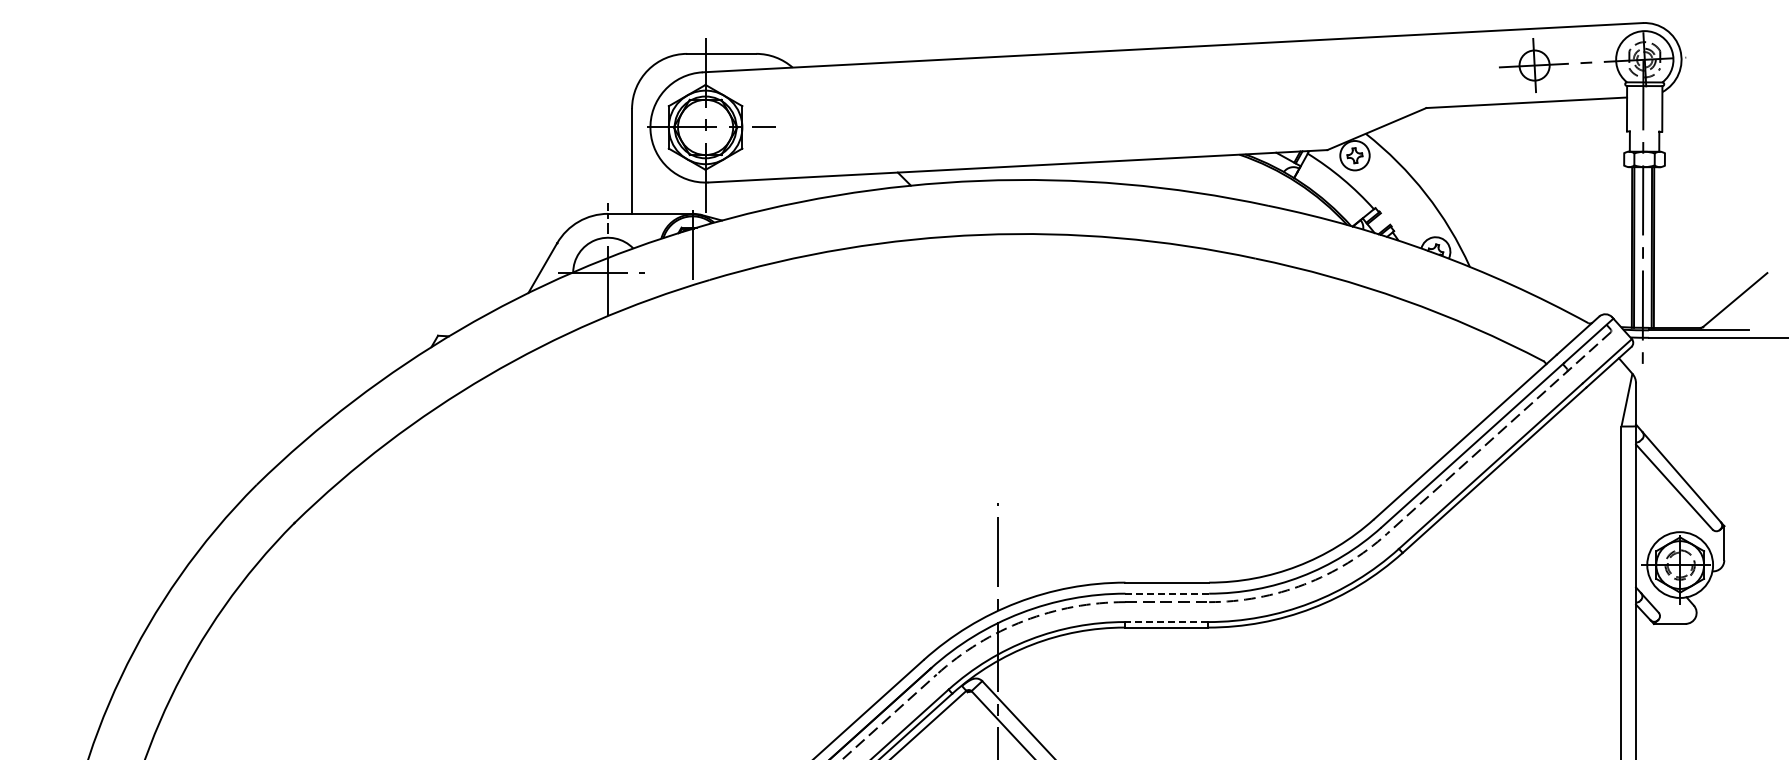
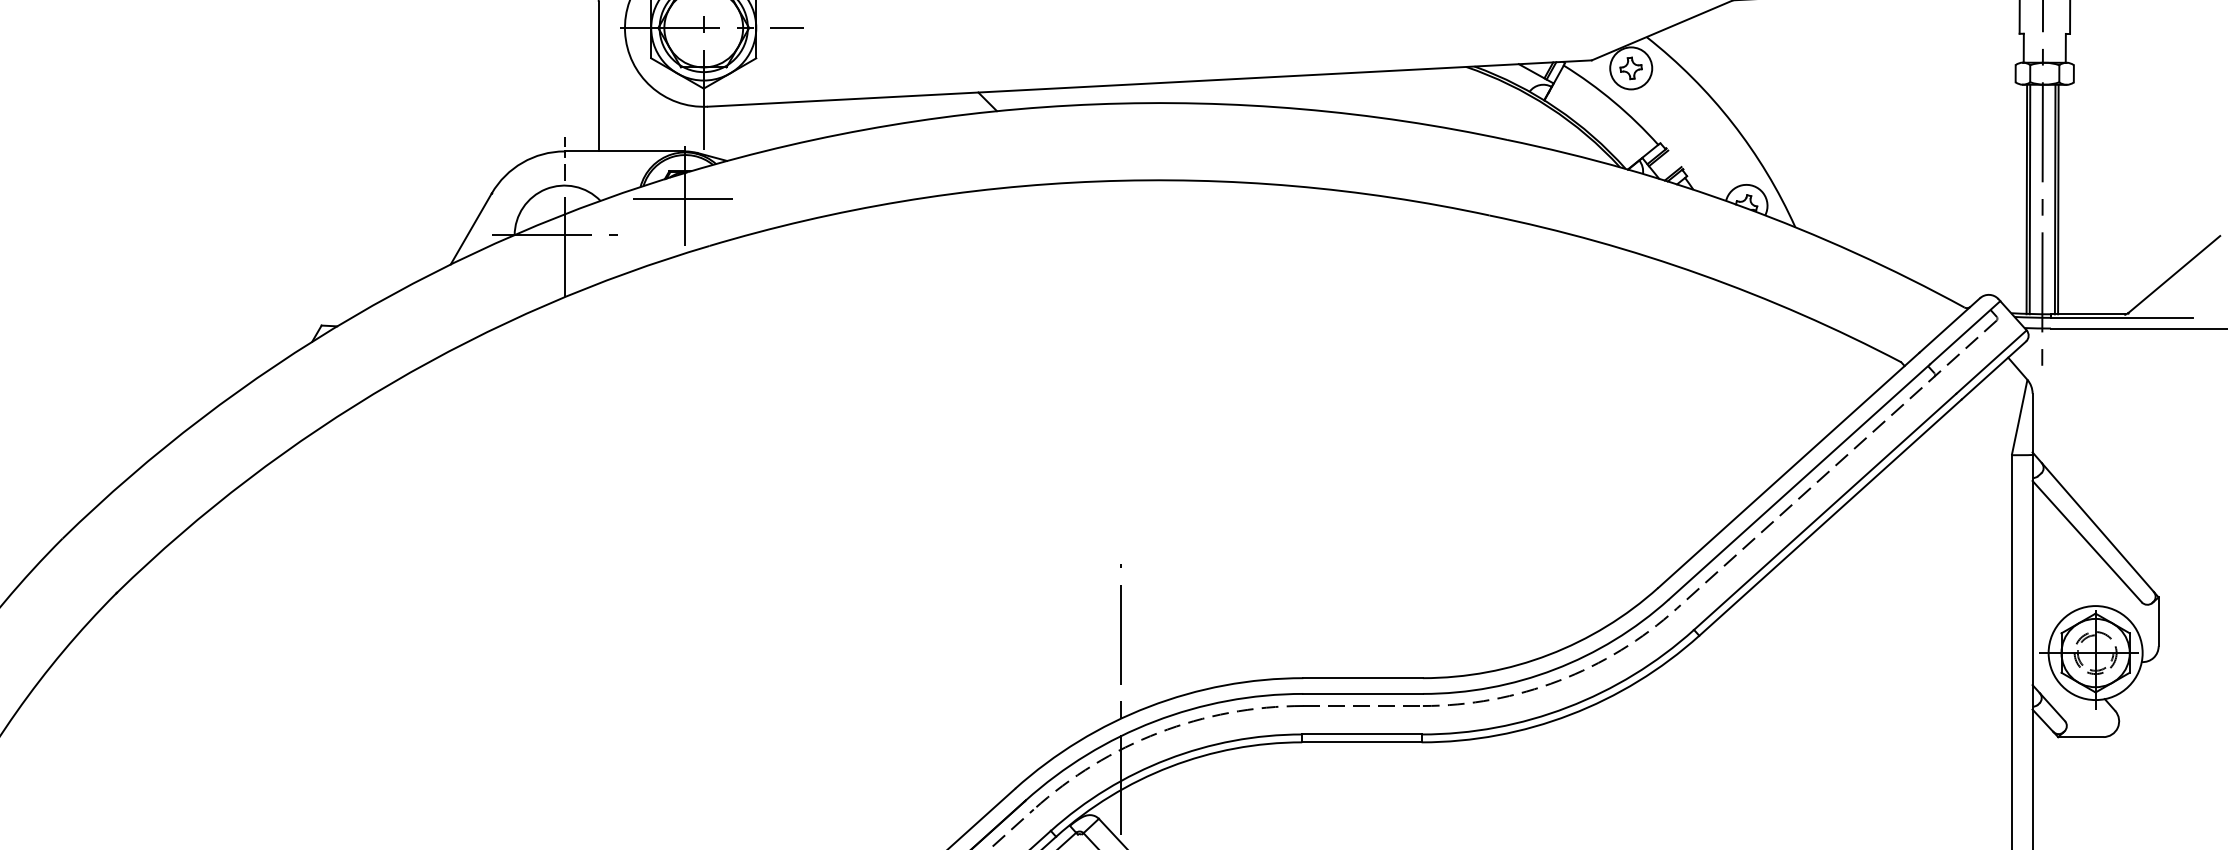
line: (692, 246) -> (685, 198), added
line: (1167, 593) -> (1363, 693), dashed -> solid
line: (1166, 622) -> (1362, 735), dashed -> solid

